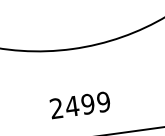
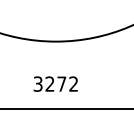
text: (79, 104) -> (55, 83), 2499 -> 3272

